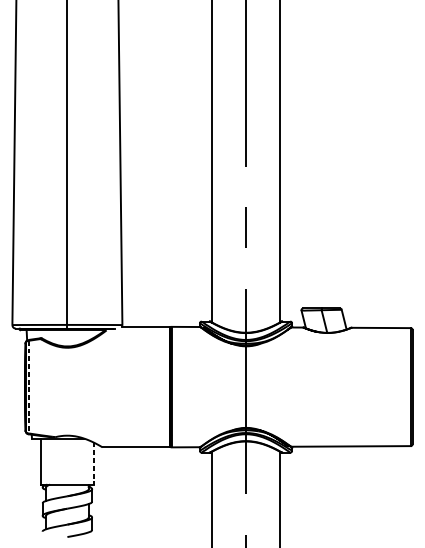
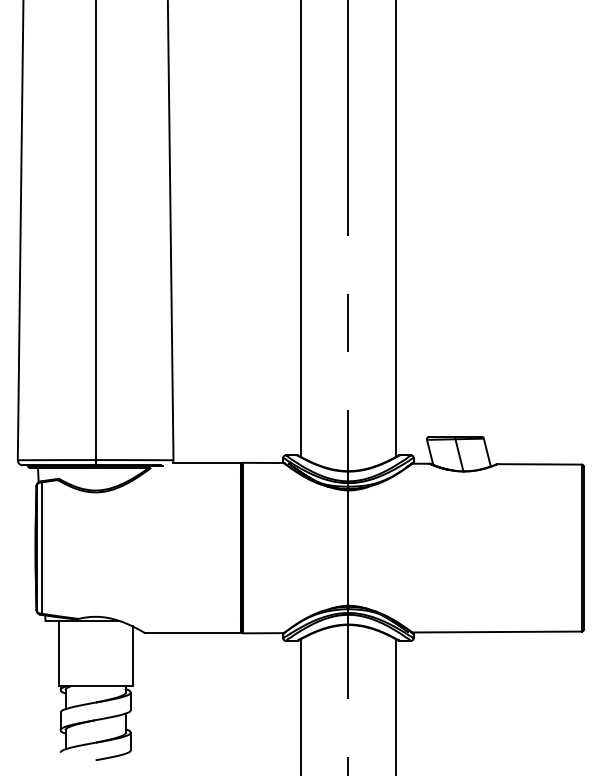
line: (29, 387) -> (41, 548), dashed -> solid
line: (93, 463) -> (132, 656), dashed -> solid

